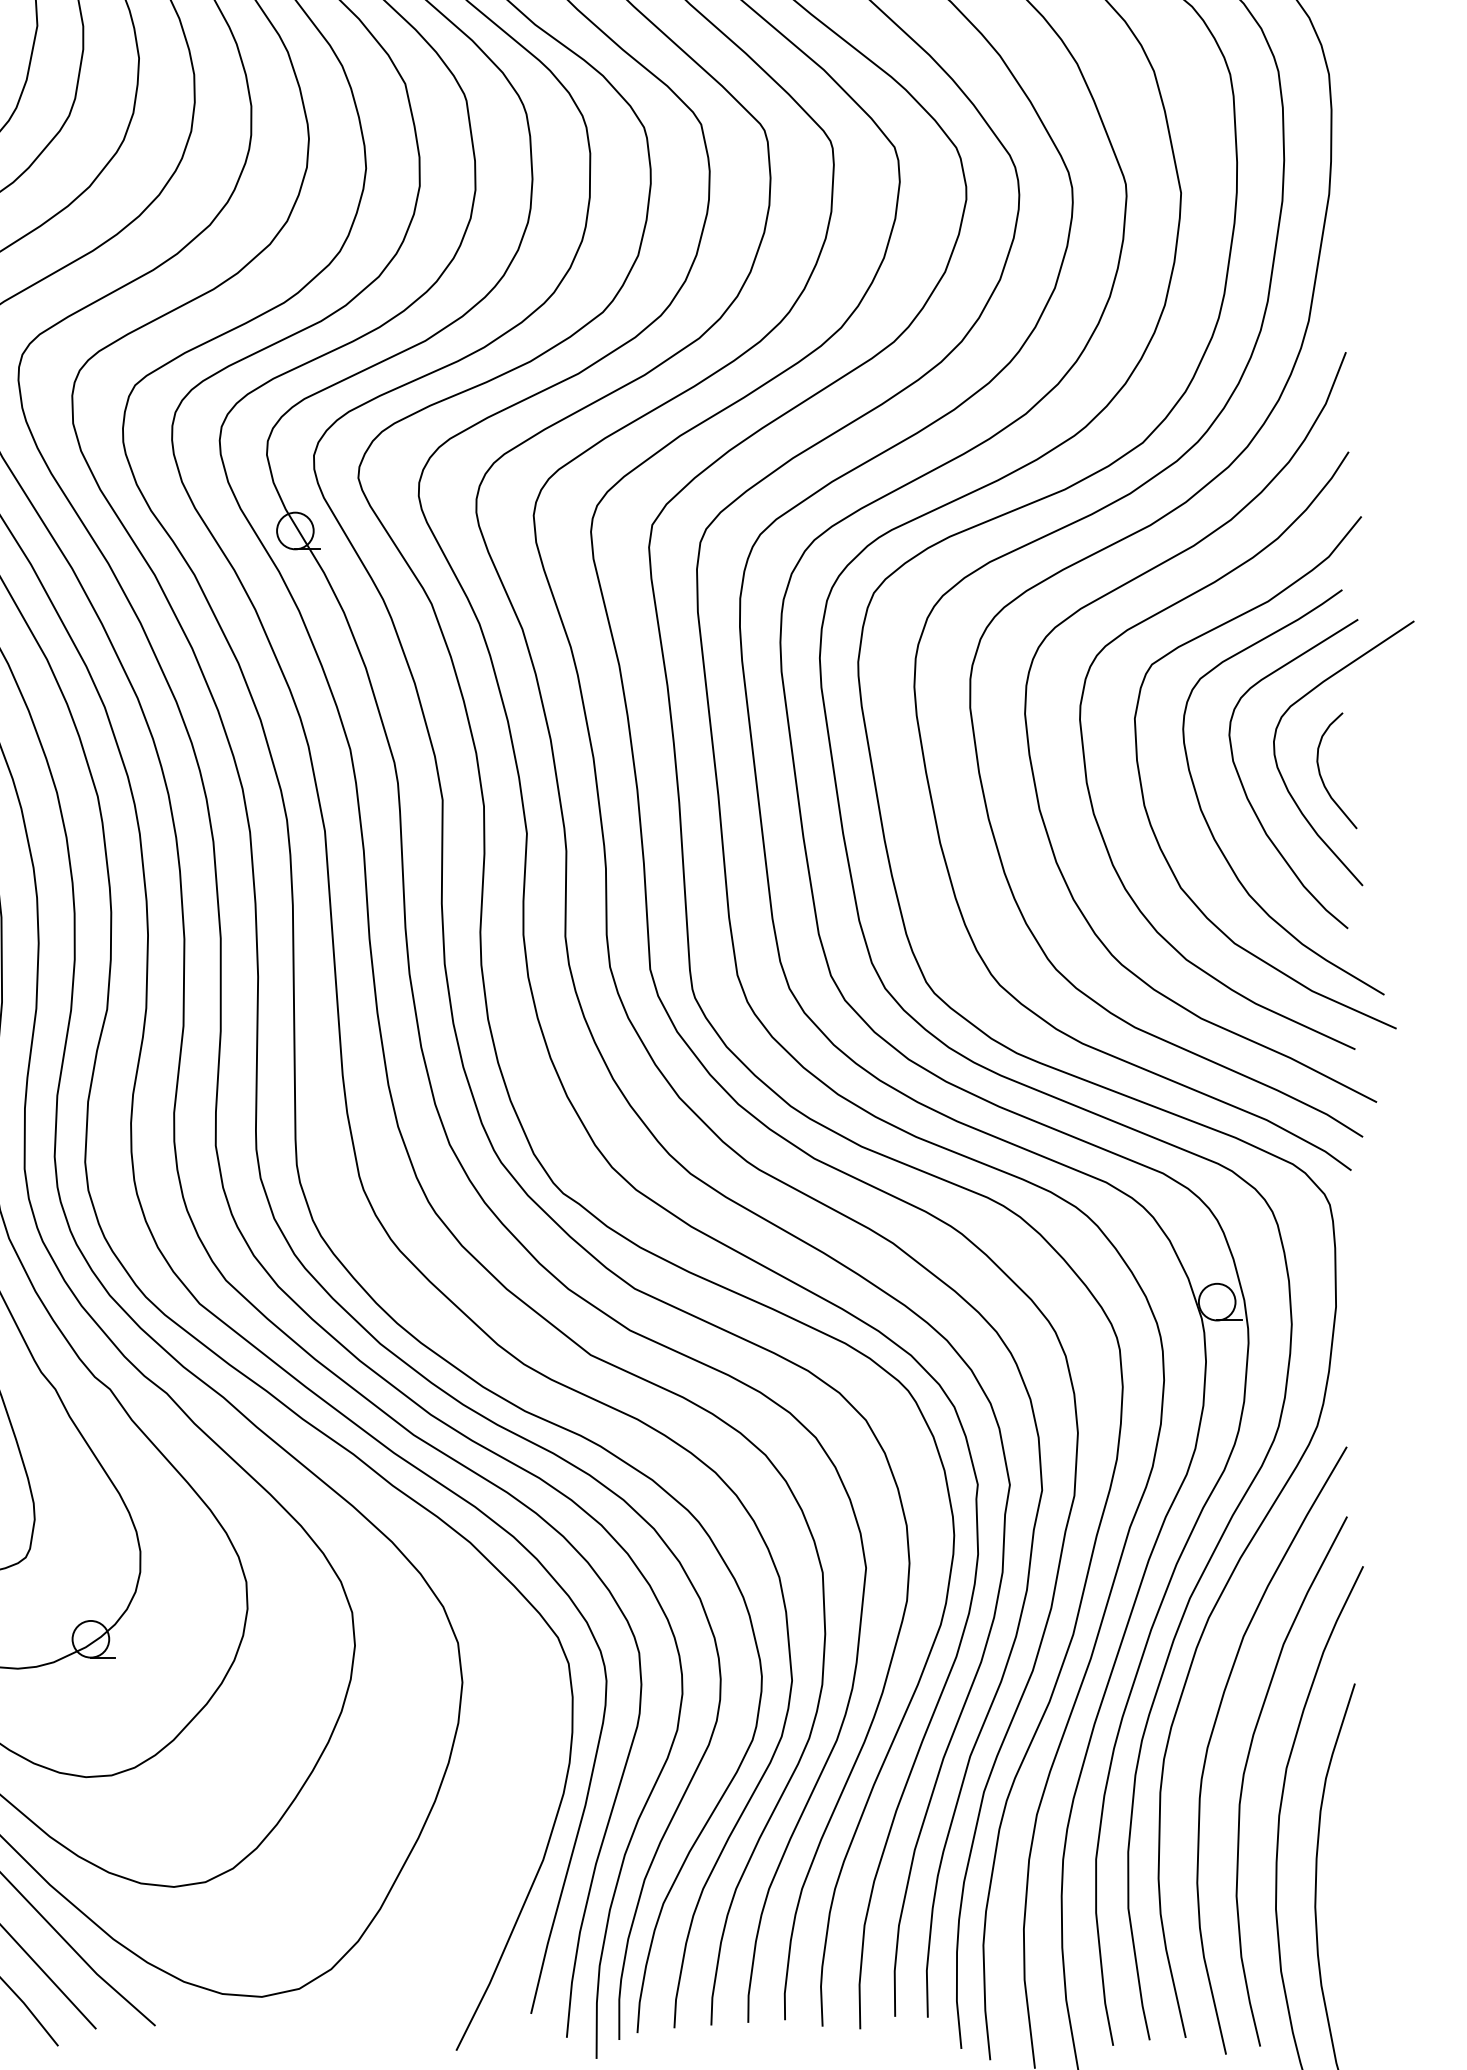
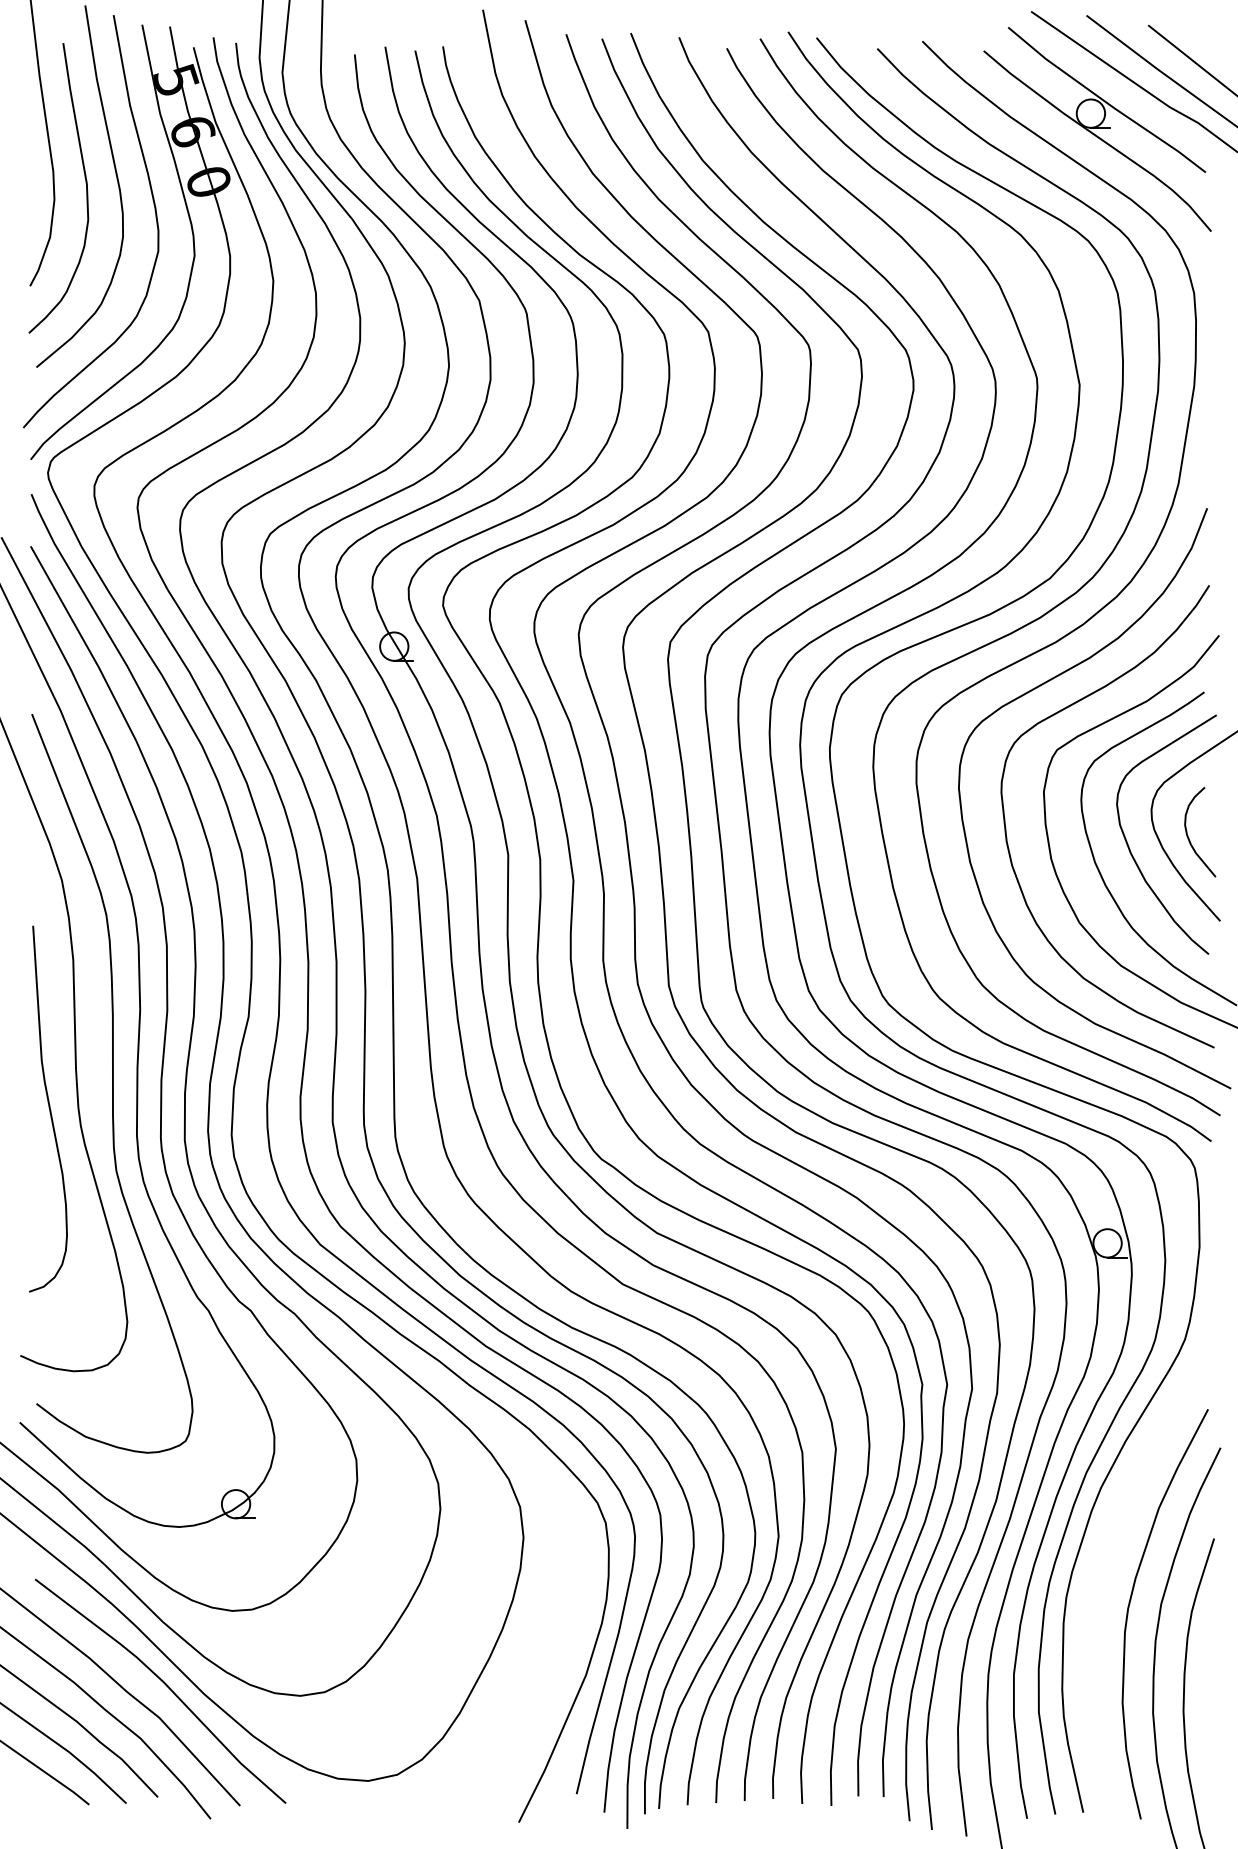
curve: (1214, 1730) -> (1105, 1574), removed

